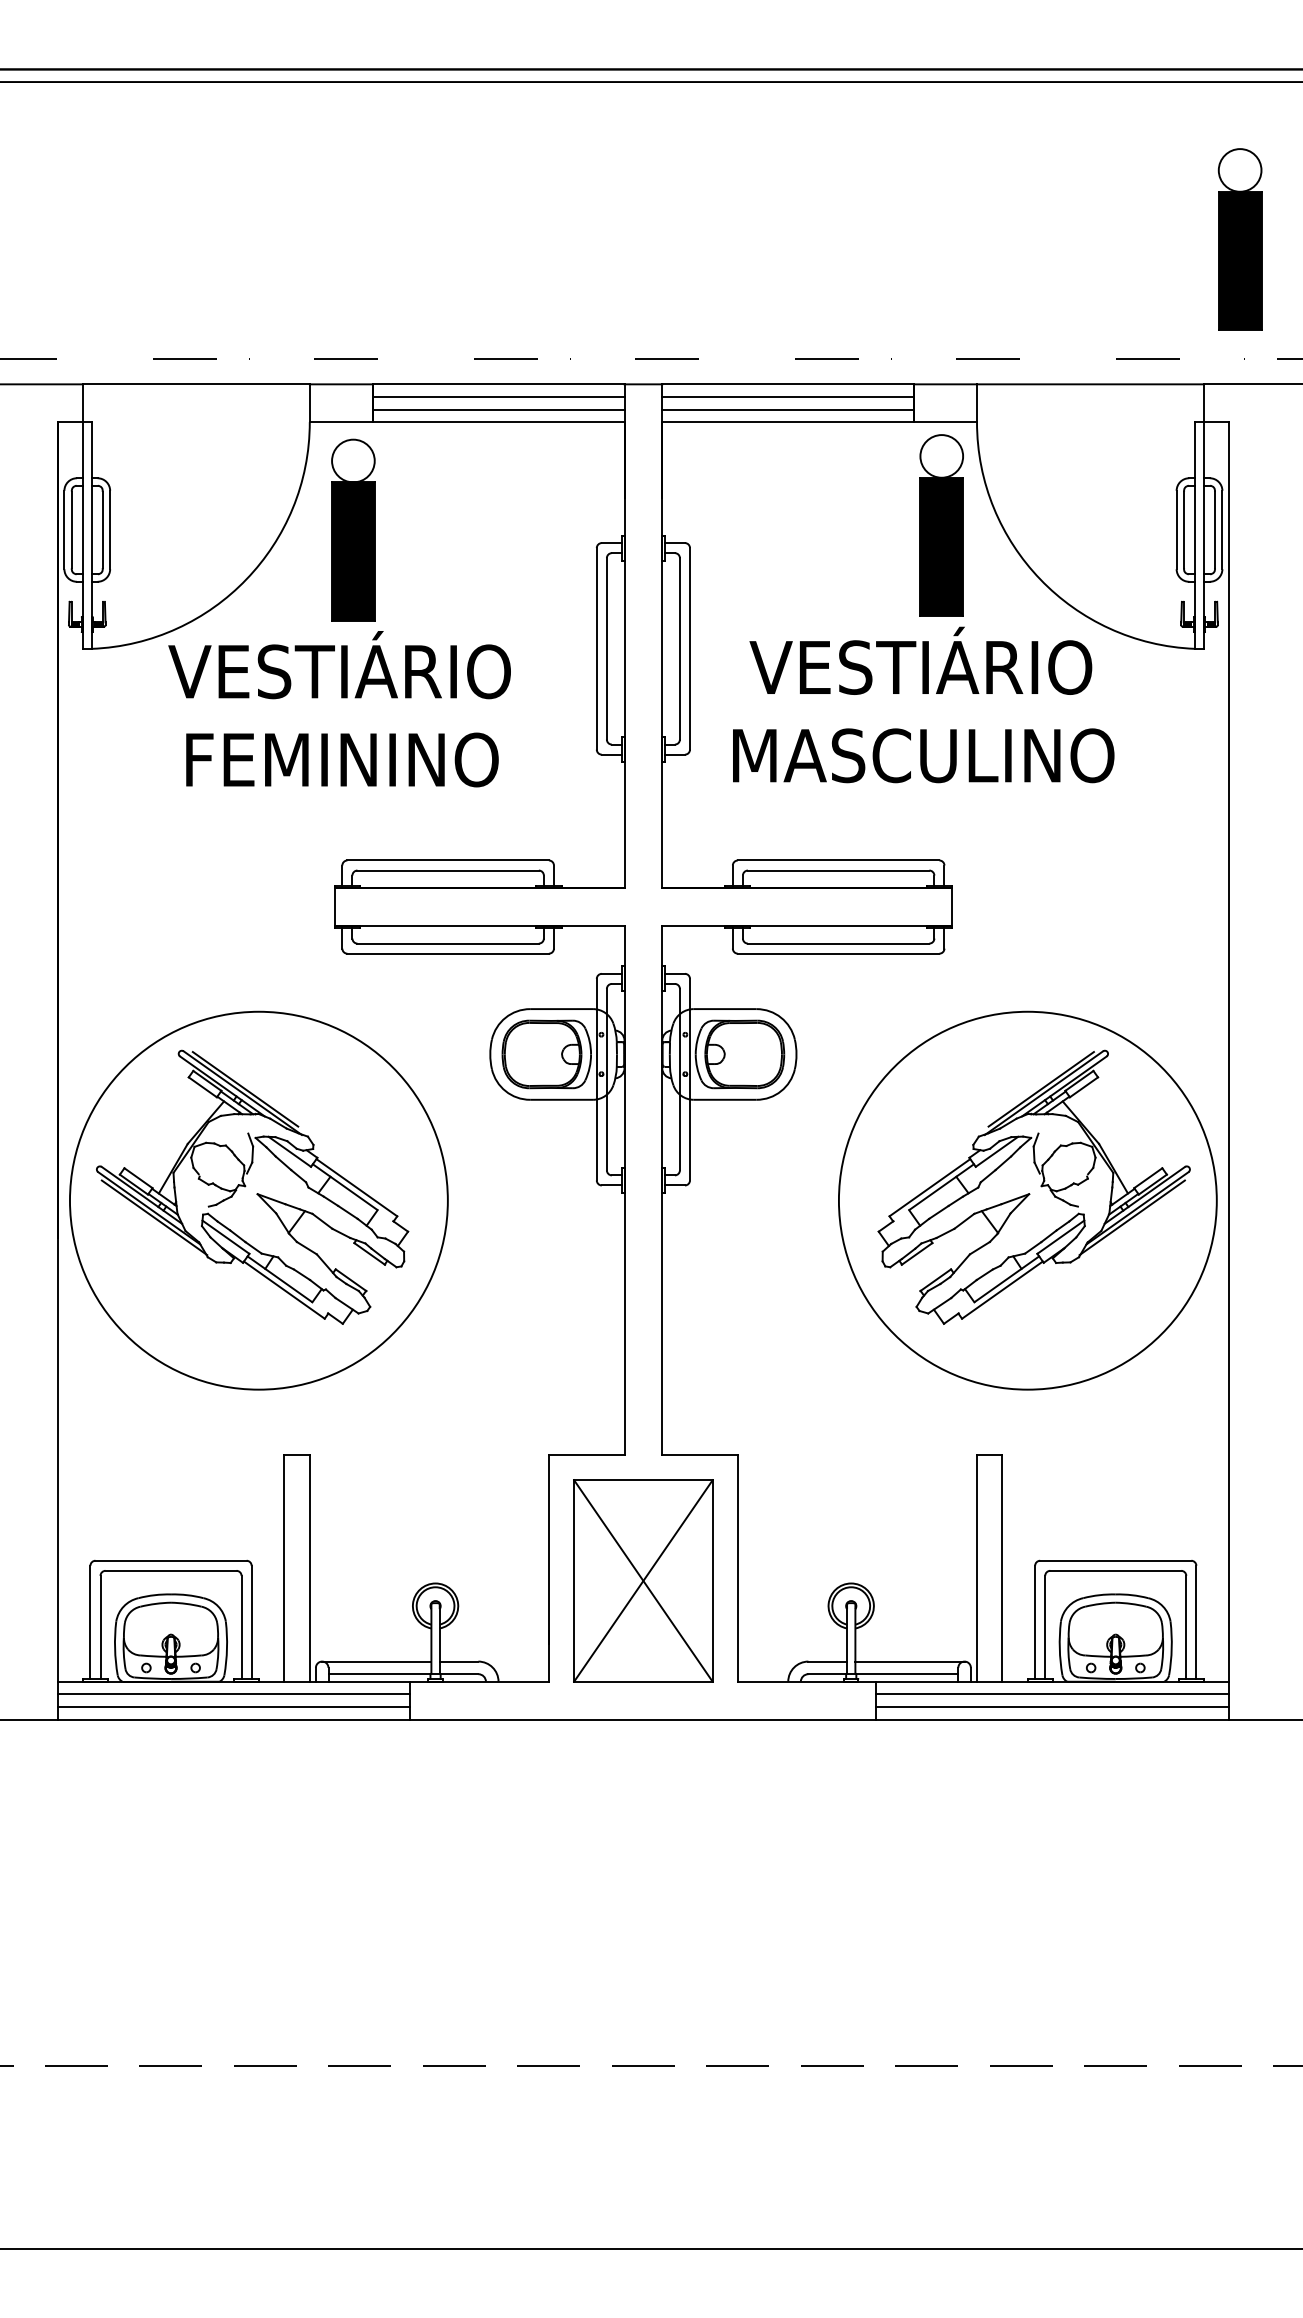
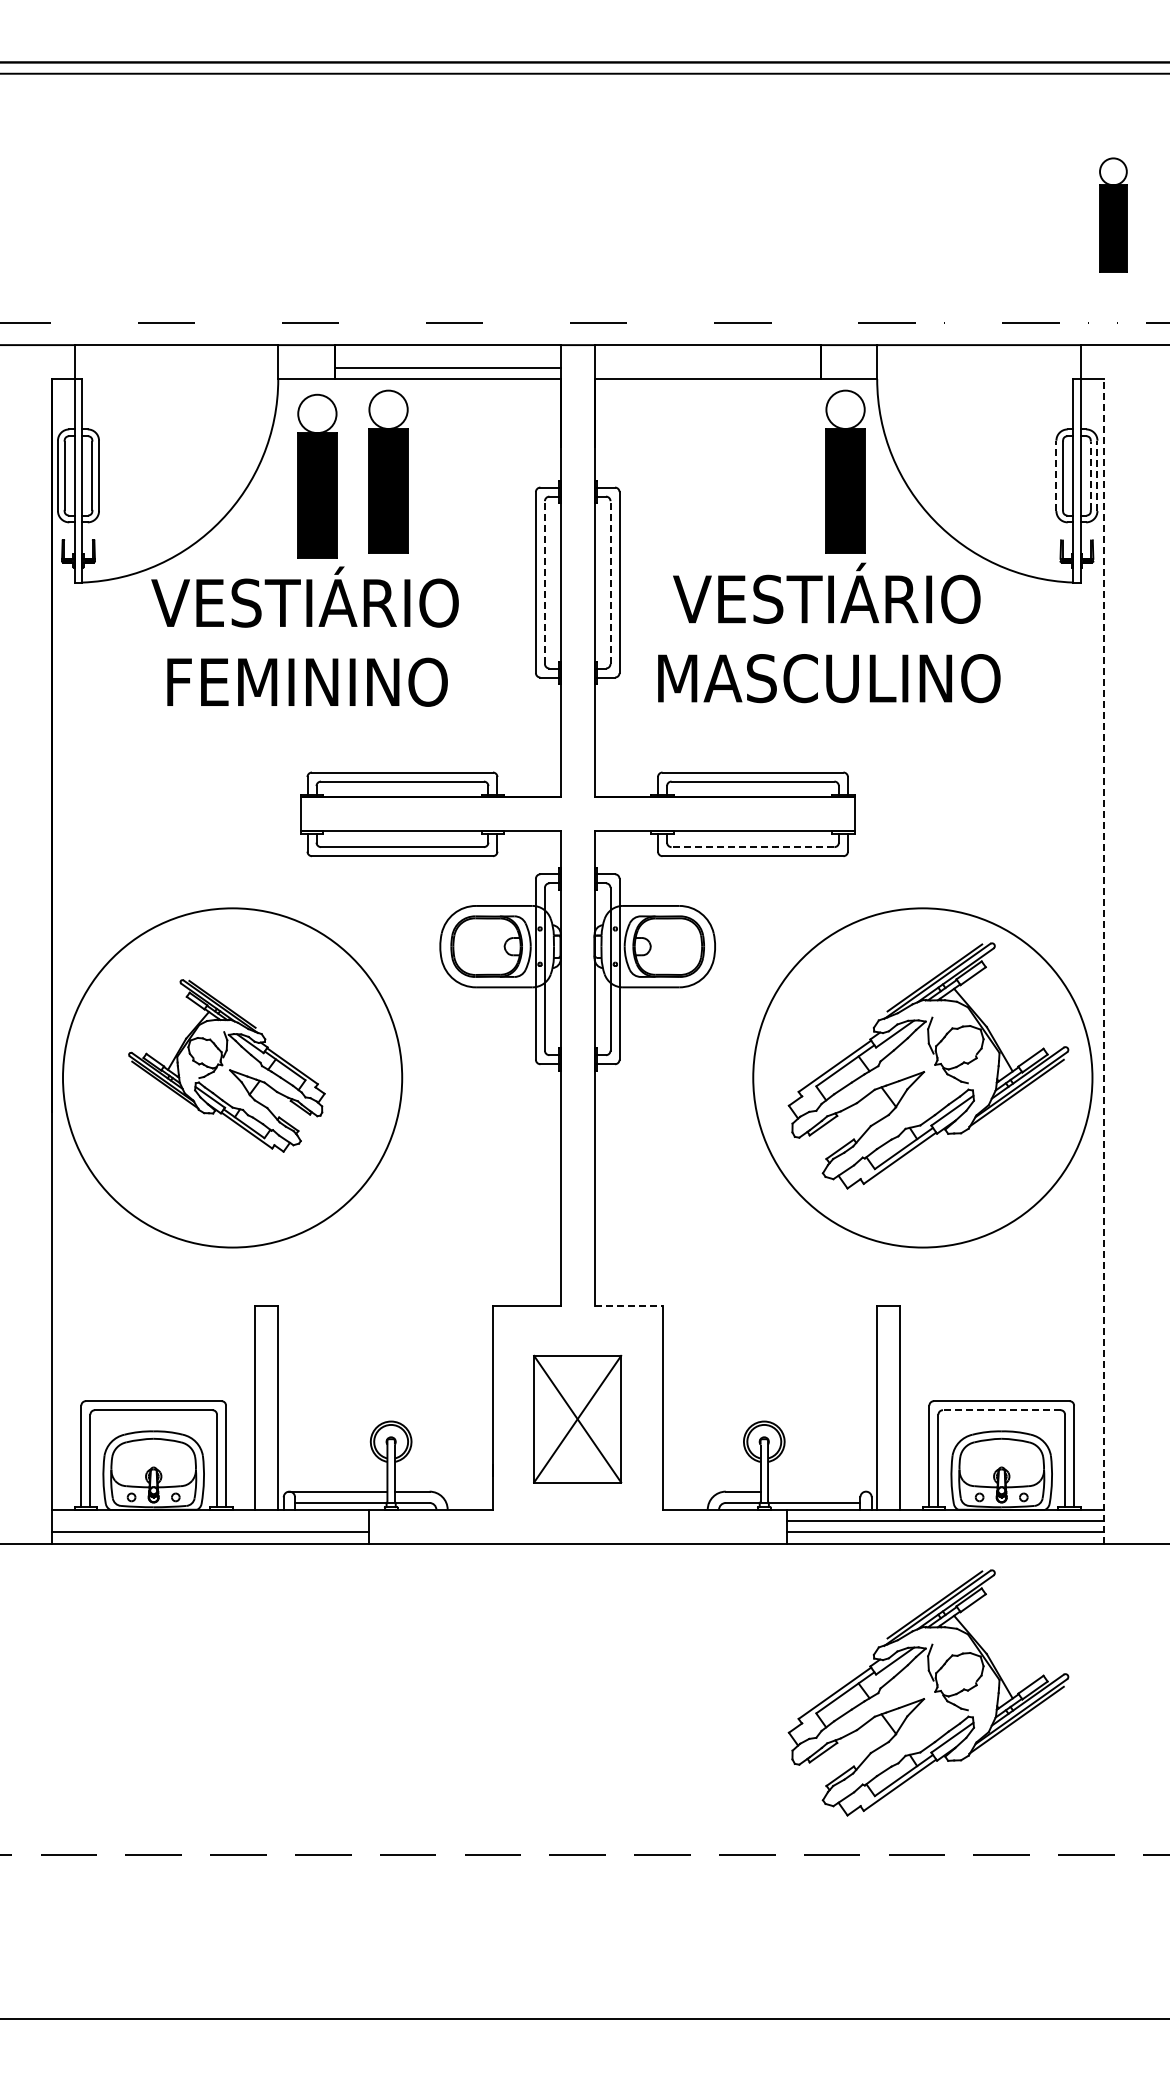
part: (1240, 239) -> (1113, 215), size x0.7
line: (498, 397) -> (447, 356), removed
line: (787, 397) -> (707, 356), removed
line: (787, 409) -> (707, 367), removed
part: (432, 525) -> (388, 471), added
line: (1176, 529) -> (1056, 475), solid -> dashed
line: (1214, 529) -> (1090, 475), solid -> dashed
line: (1222, 529) -> (1097, 475), solid -> dashed
line: (606, 648) -> (544, 582), solid -> dashed
line: (679, 648) -> (610, 582), solid -> dashed
line: (838, 943) -> (752, 847), solid -> dashed
line: (1229, 1069) -> (1103, 960), solid -> dashed
part: (252, 1186) -> (226, 1065), size x0.7
line: (699, 1455) -> (628, 1306), solid -> dashed
line: (1115, 1571) -> (1001, 1410), solid -> dashed
part: (643, 1580) -> (577, 1418), size x0.7
line: (910, 1661) -> (817, 1491), removed
line: (233, 1694) -> (209, 1521), removed
part: (1034, 1885) -> (928, 1692), added

